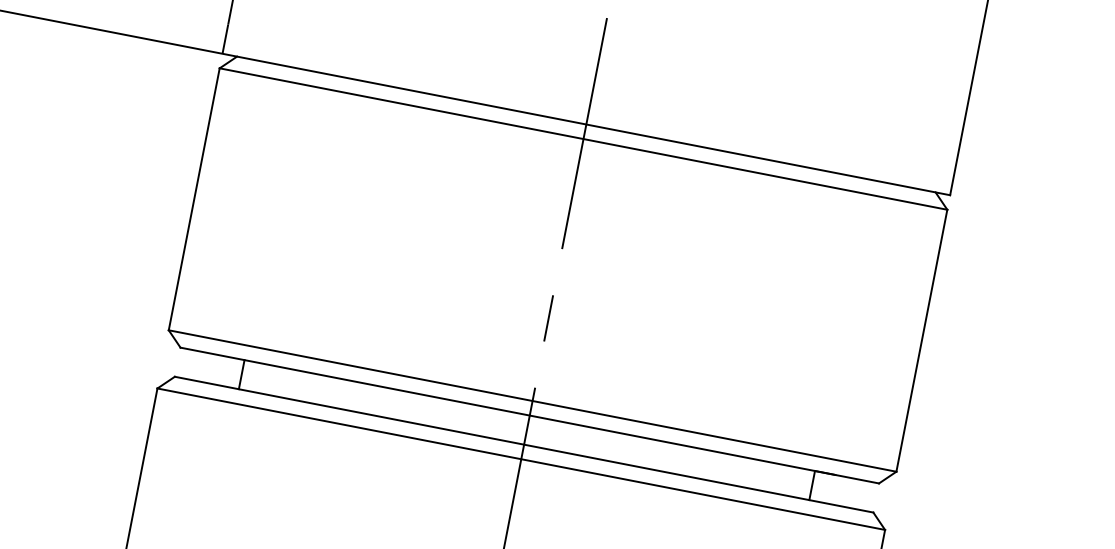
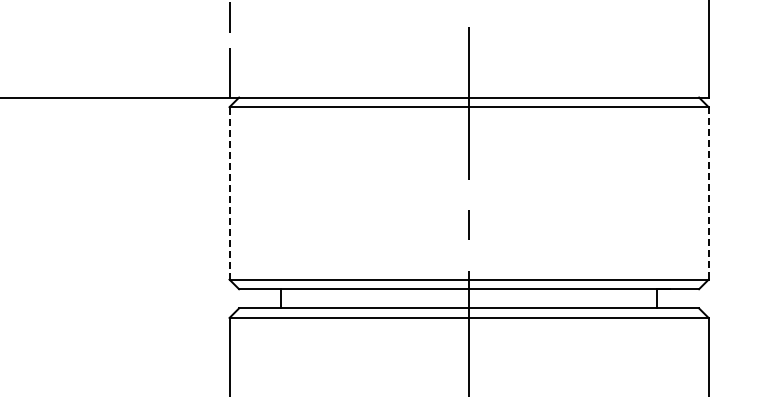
line: (194, 197) -> (229, 192), solid -> dashed
line: (921, 340) -> (708, 193), solid -> dashed

